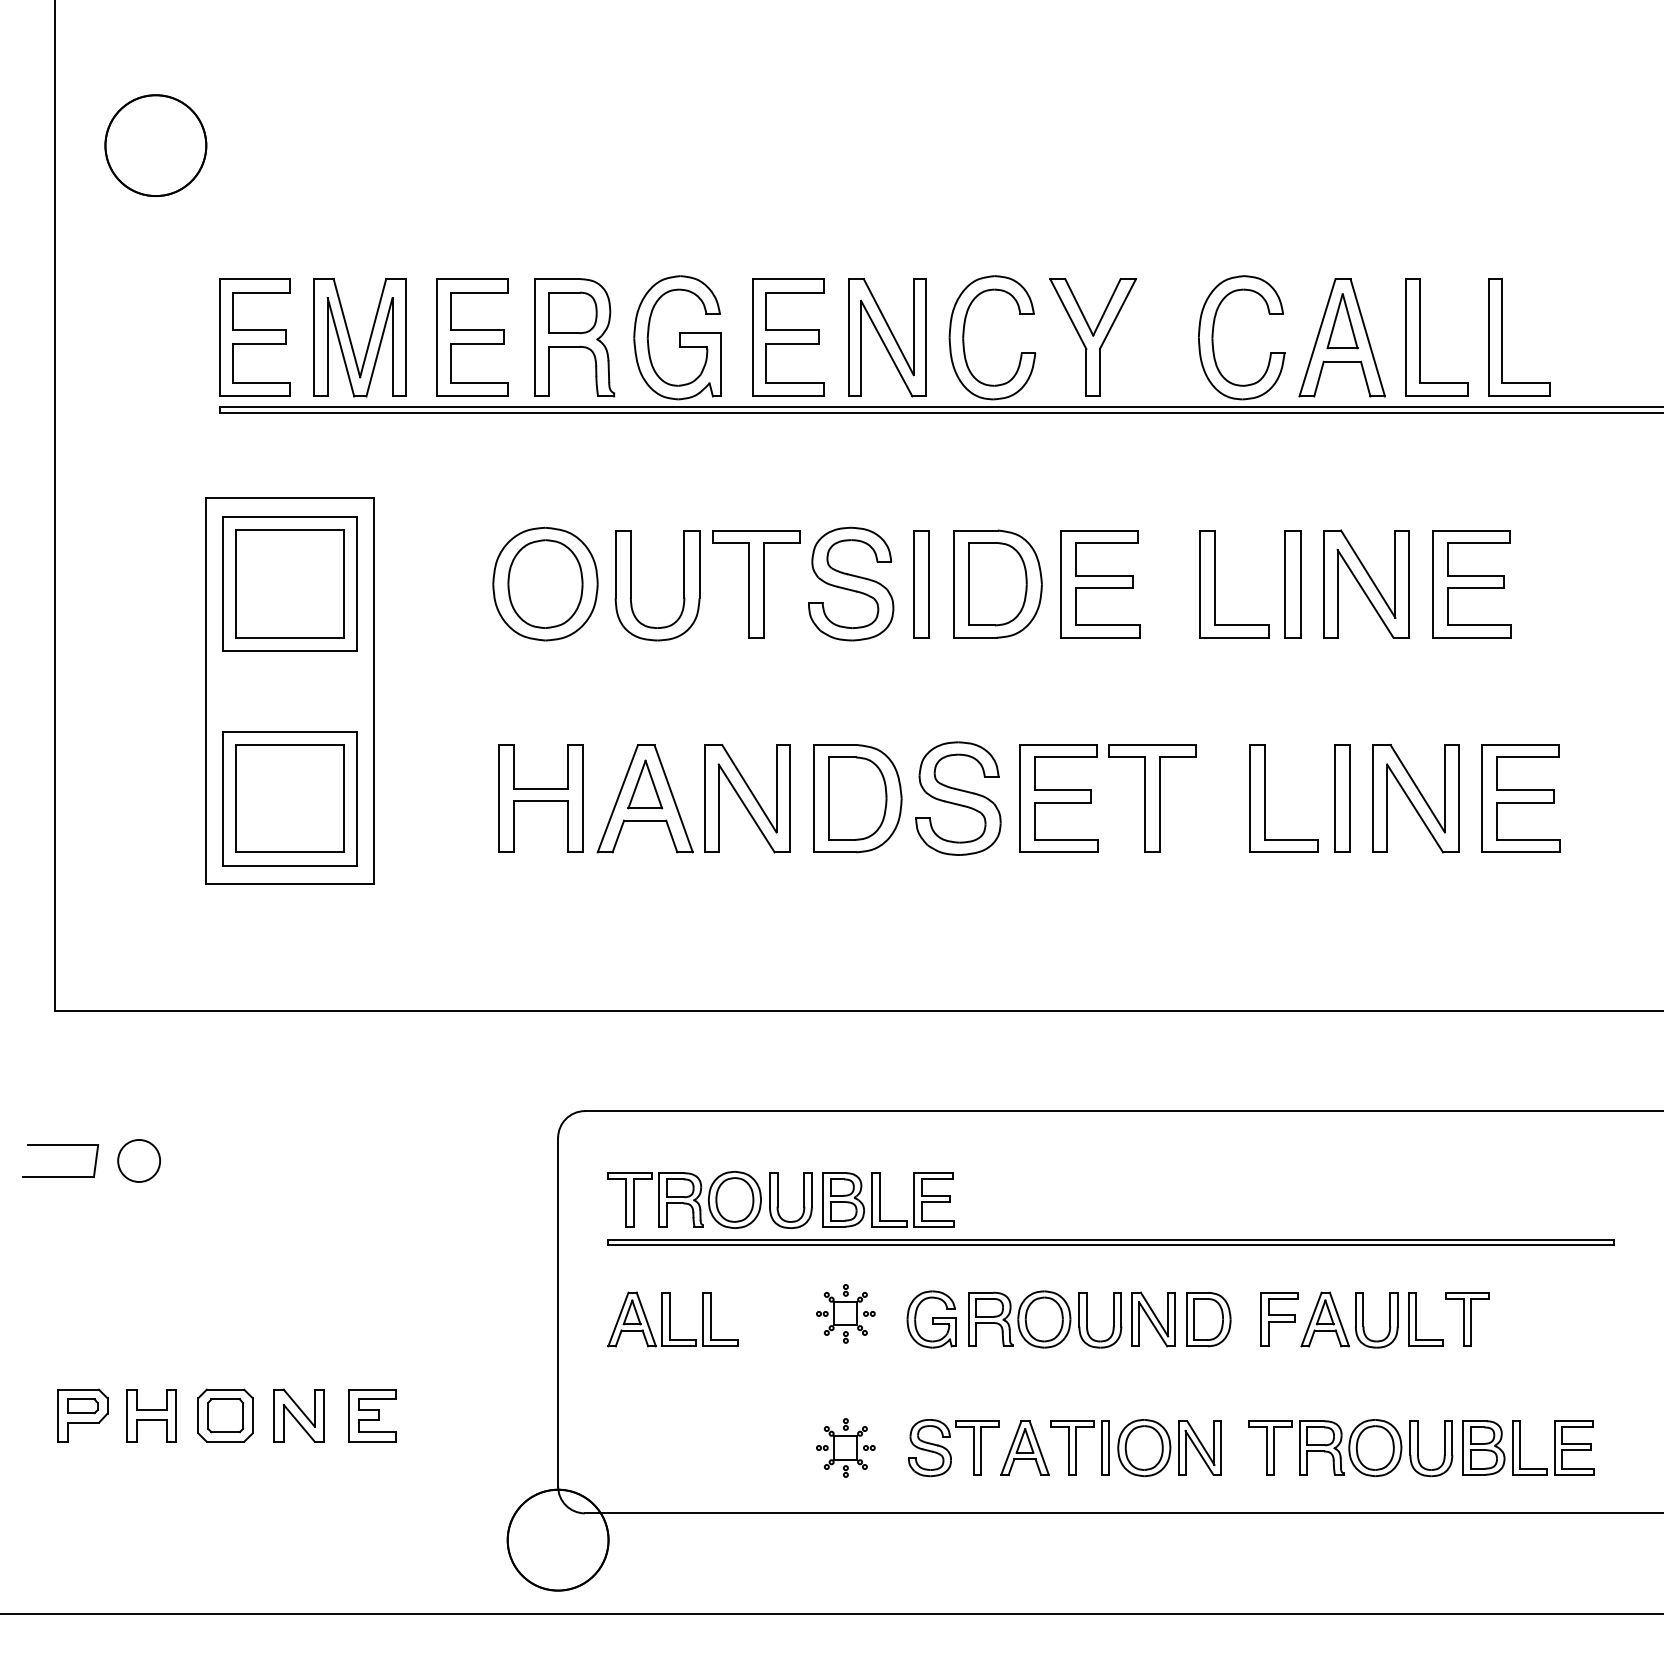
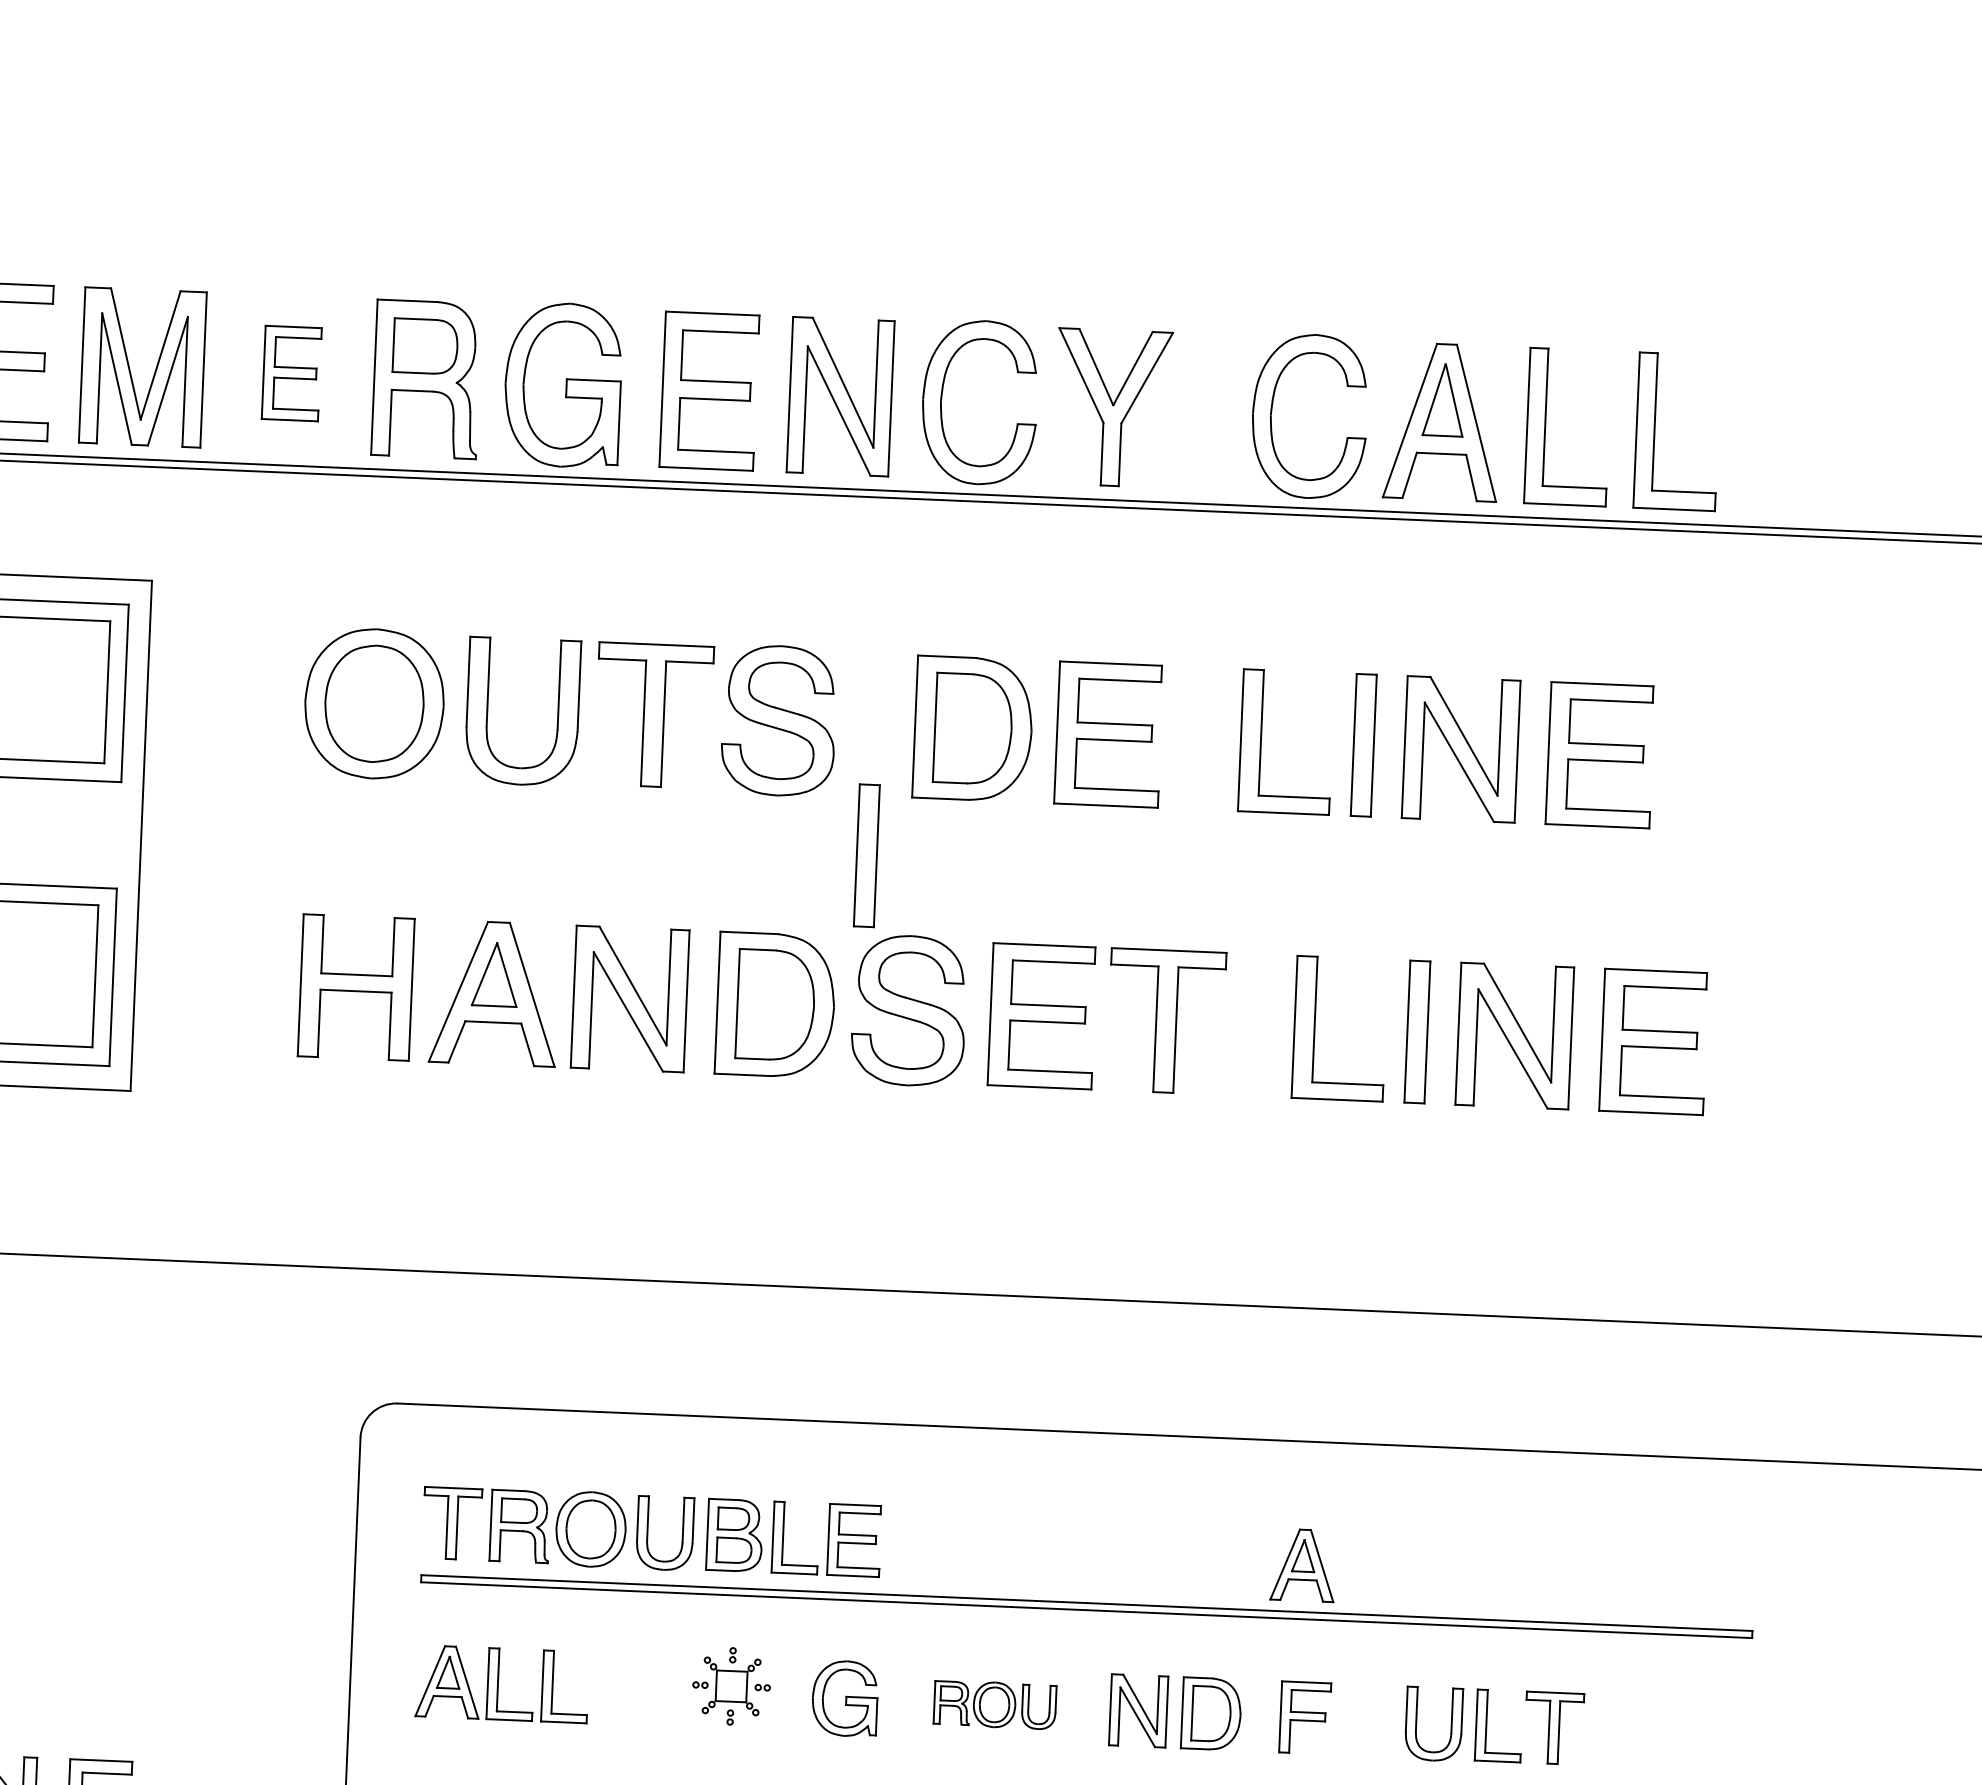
part: (472, 337) -> (291, 373), size x0.6
part: (921, 584) -> (866, 856), moved
part: (1045, 1319) -> (995, 1704), size x0.6
part: (1324, 1319) -> (1302, 1565), moved

